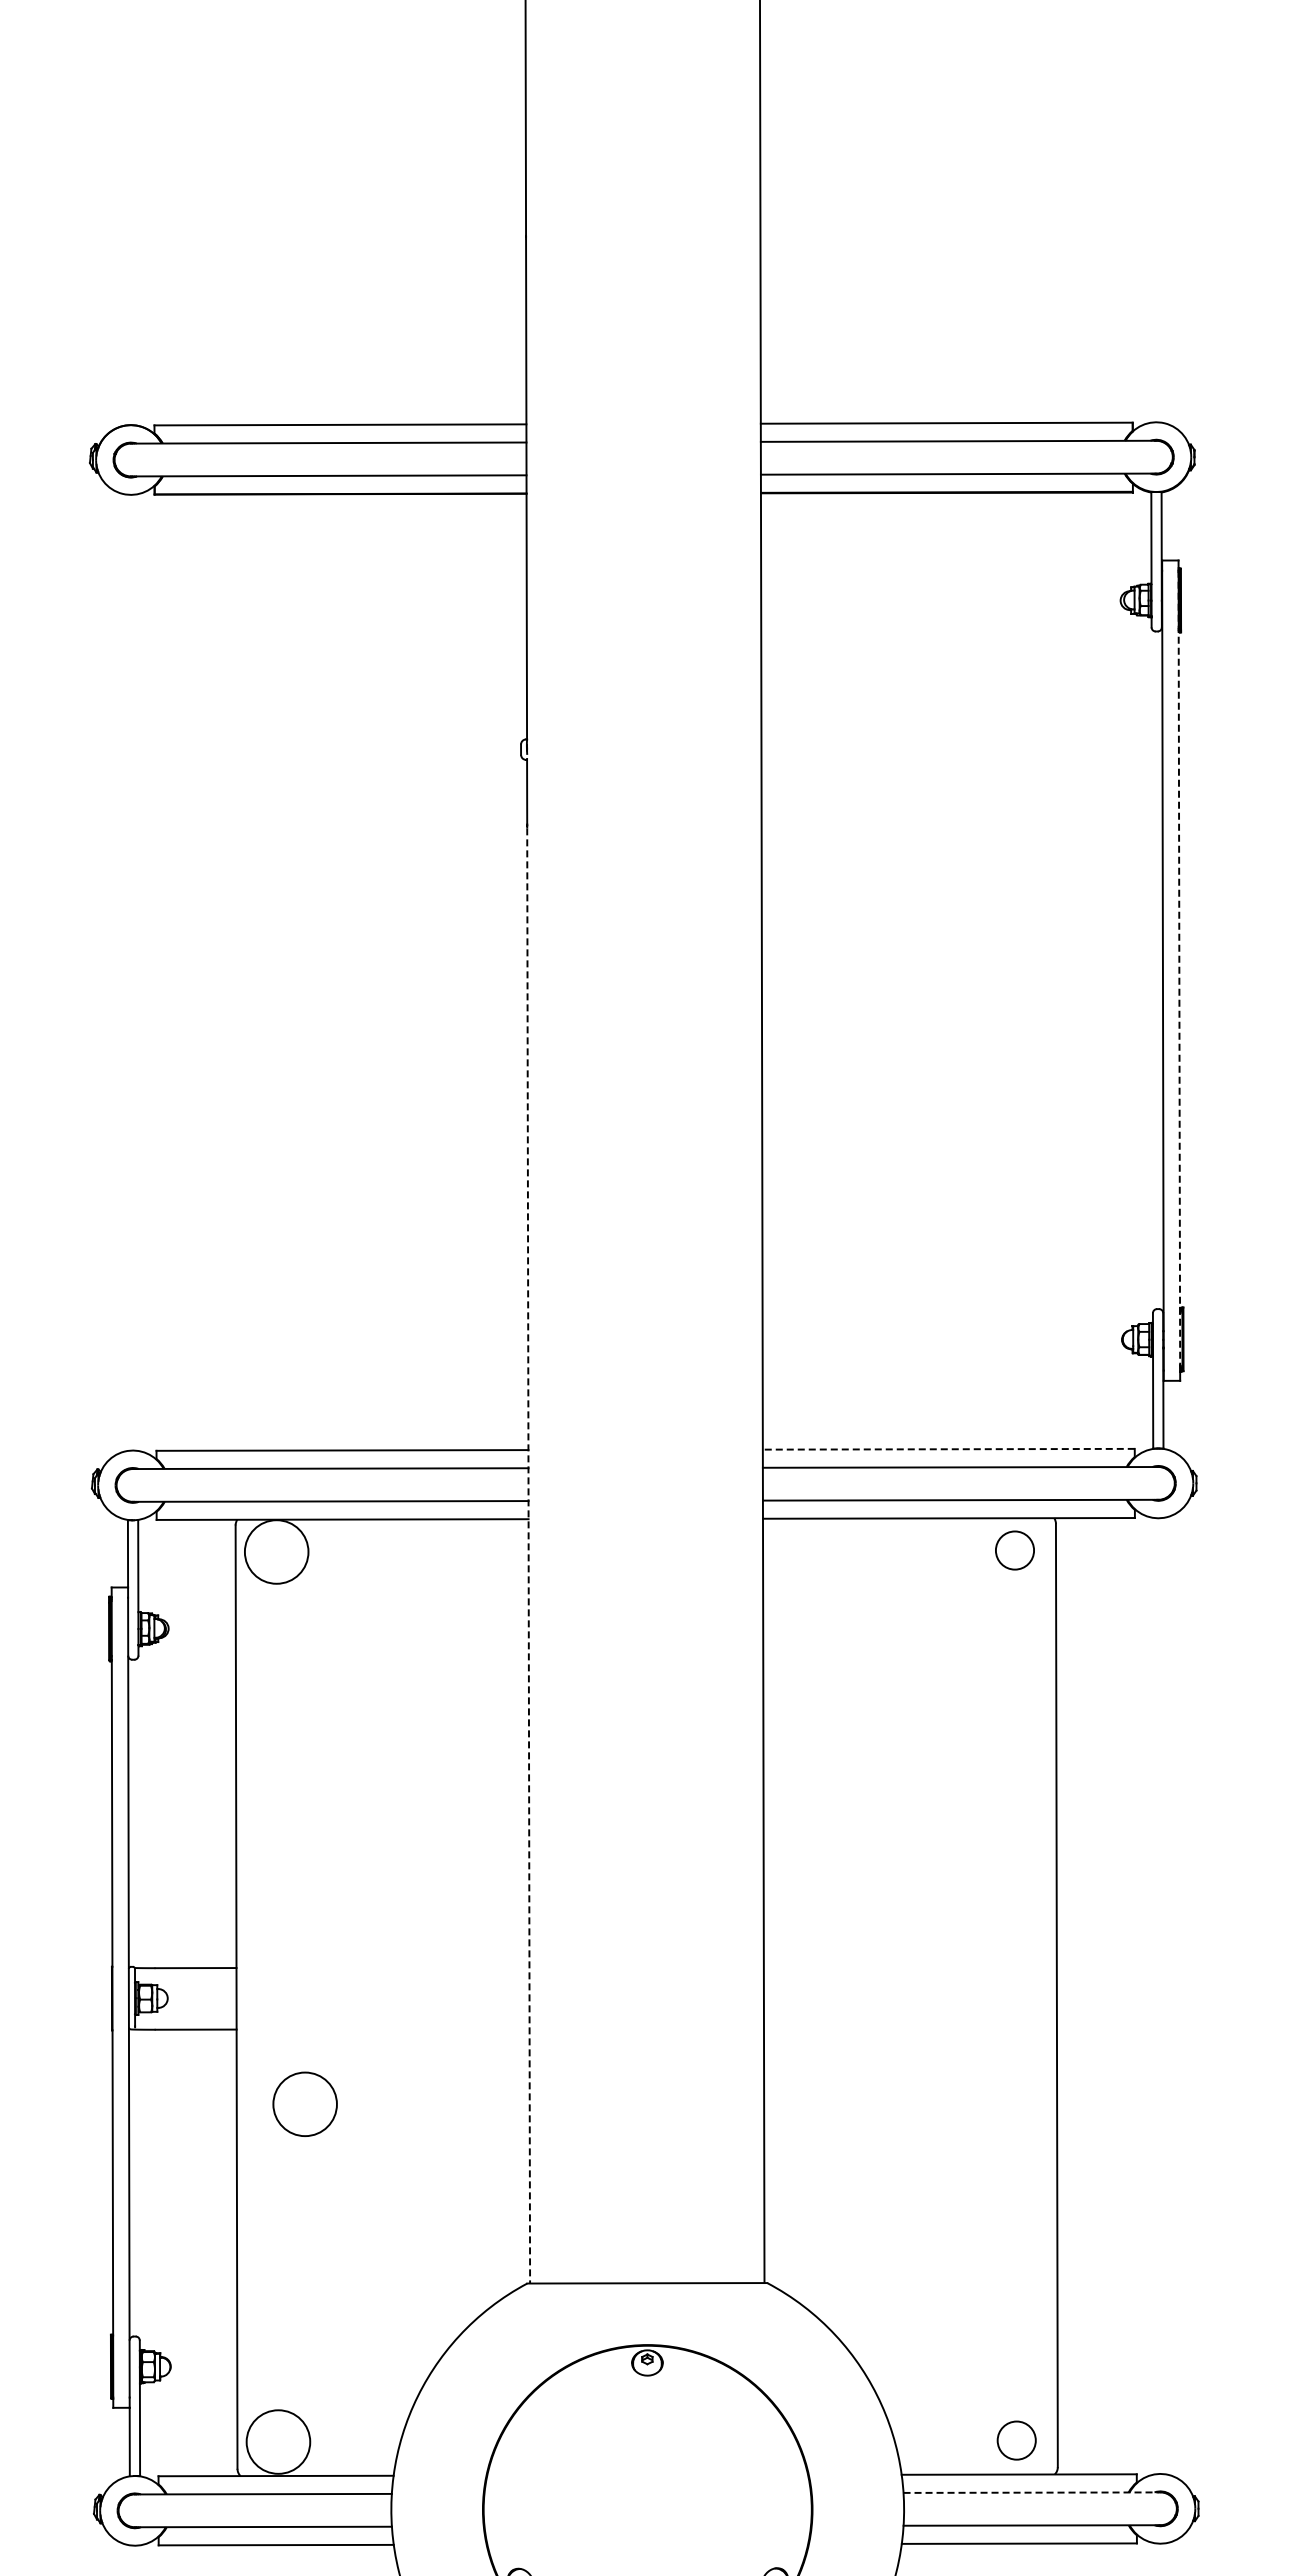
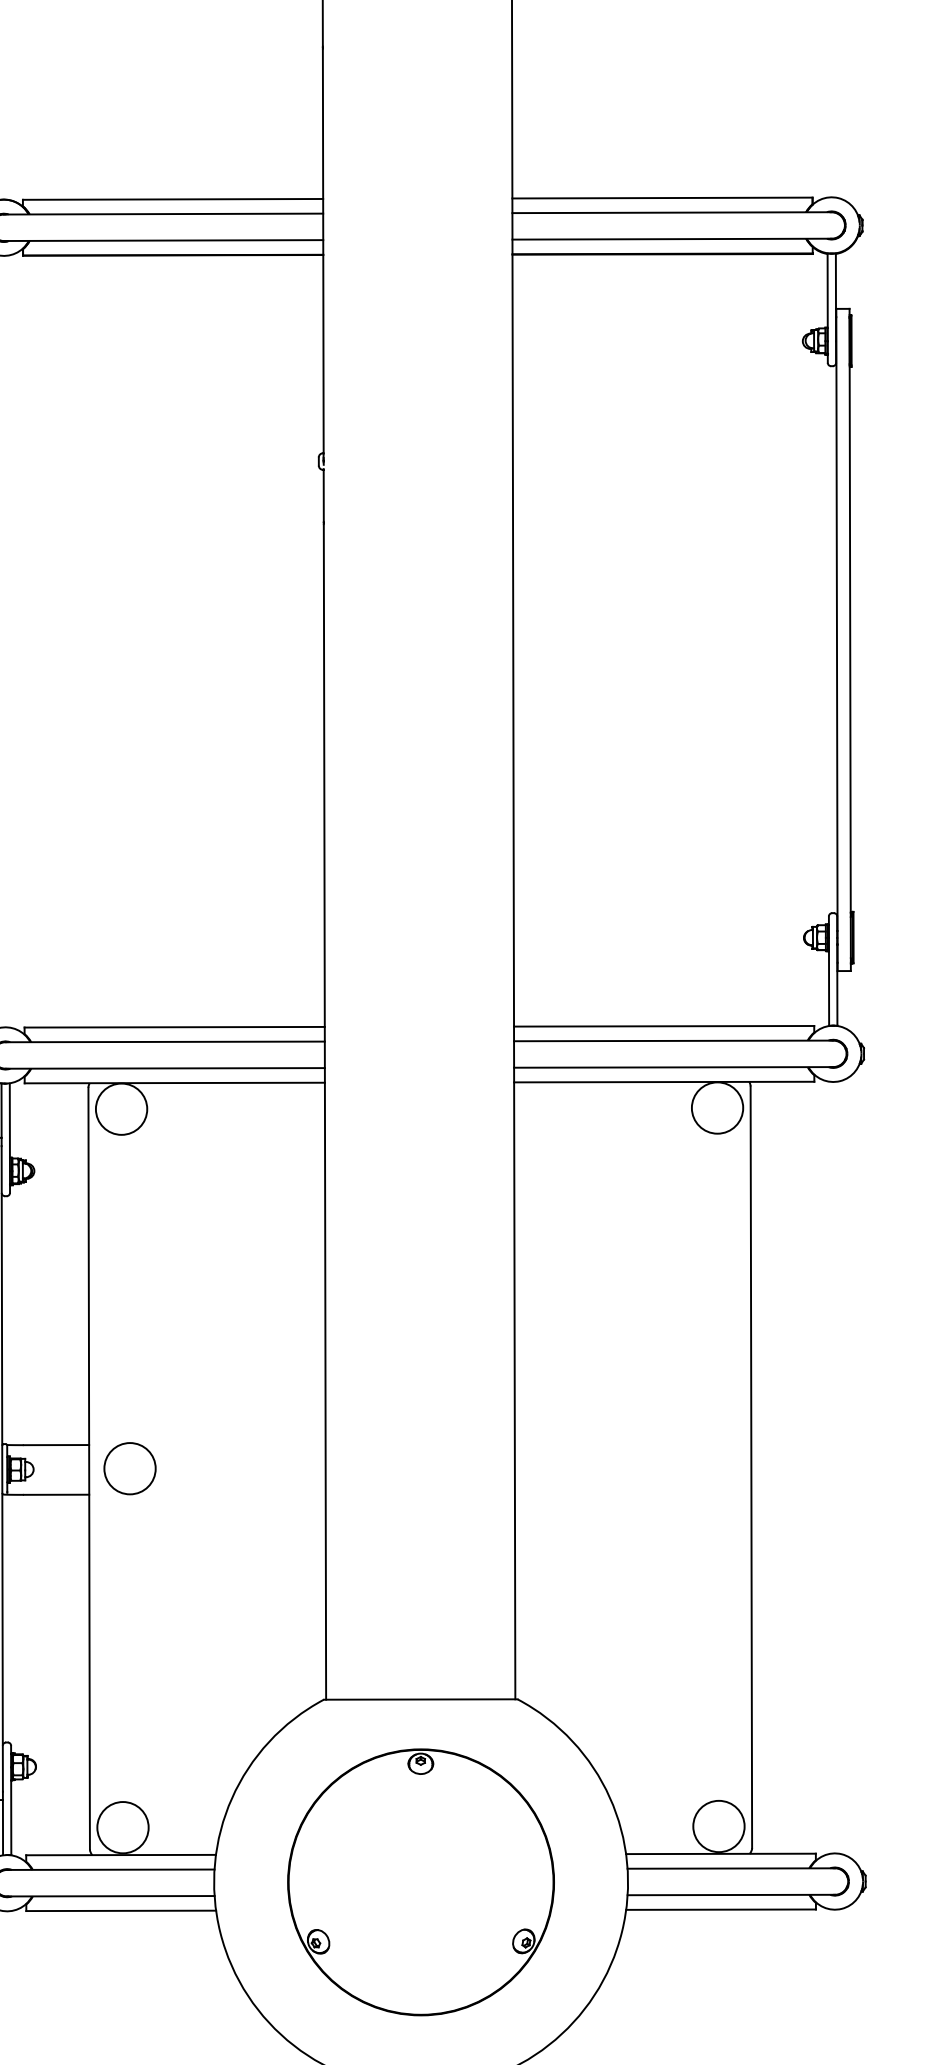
line: (1179, 970) -> (850, 639), dashed -> solid
line: (948, 1449) -> (663, 1026), dashed -> solid
circle: (1014, 1550) -> (717, 1108), size x1.67
line: (528, 1555) -> (324, 1112), dashed -> solid
circle: (304, 2103) -> (129, 1468), moved
circle: (1016, 2440) -> (718, 1826), size x1.67
line: (1031, 2492) -> (730, 1868), dashed -> solid

